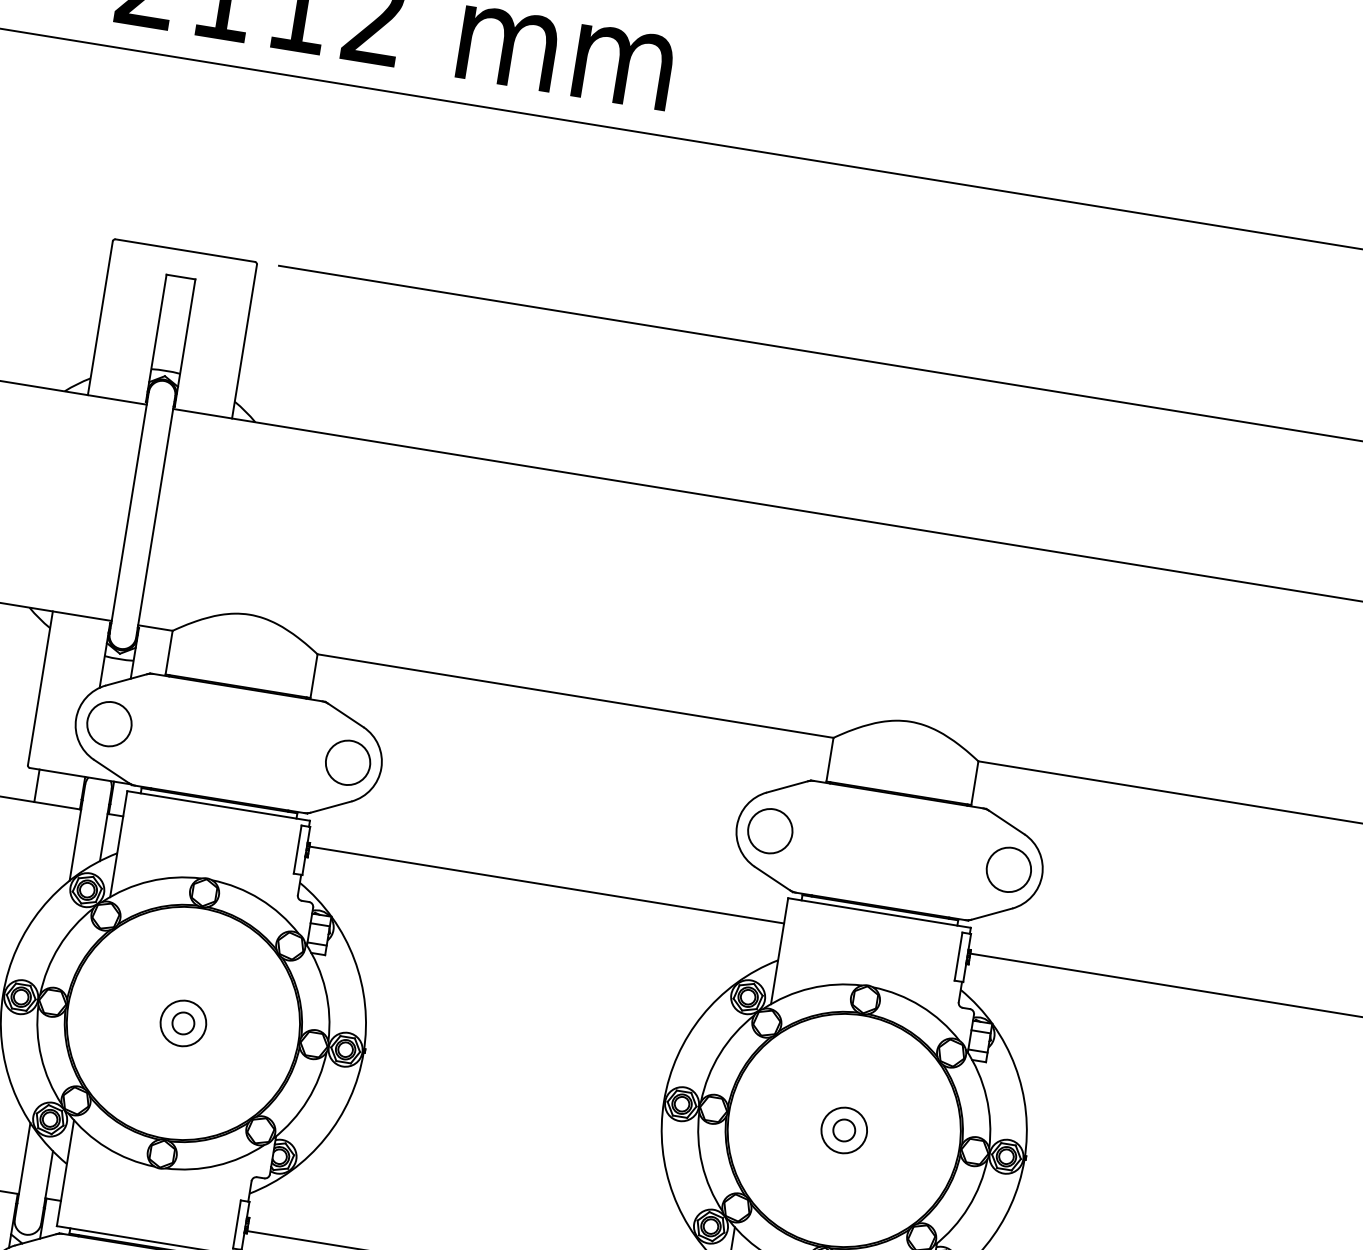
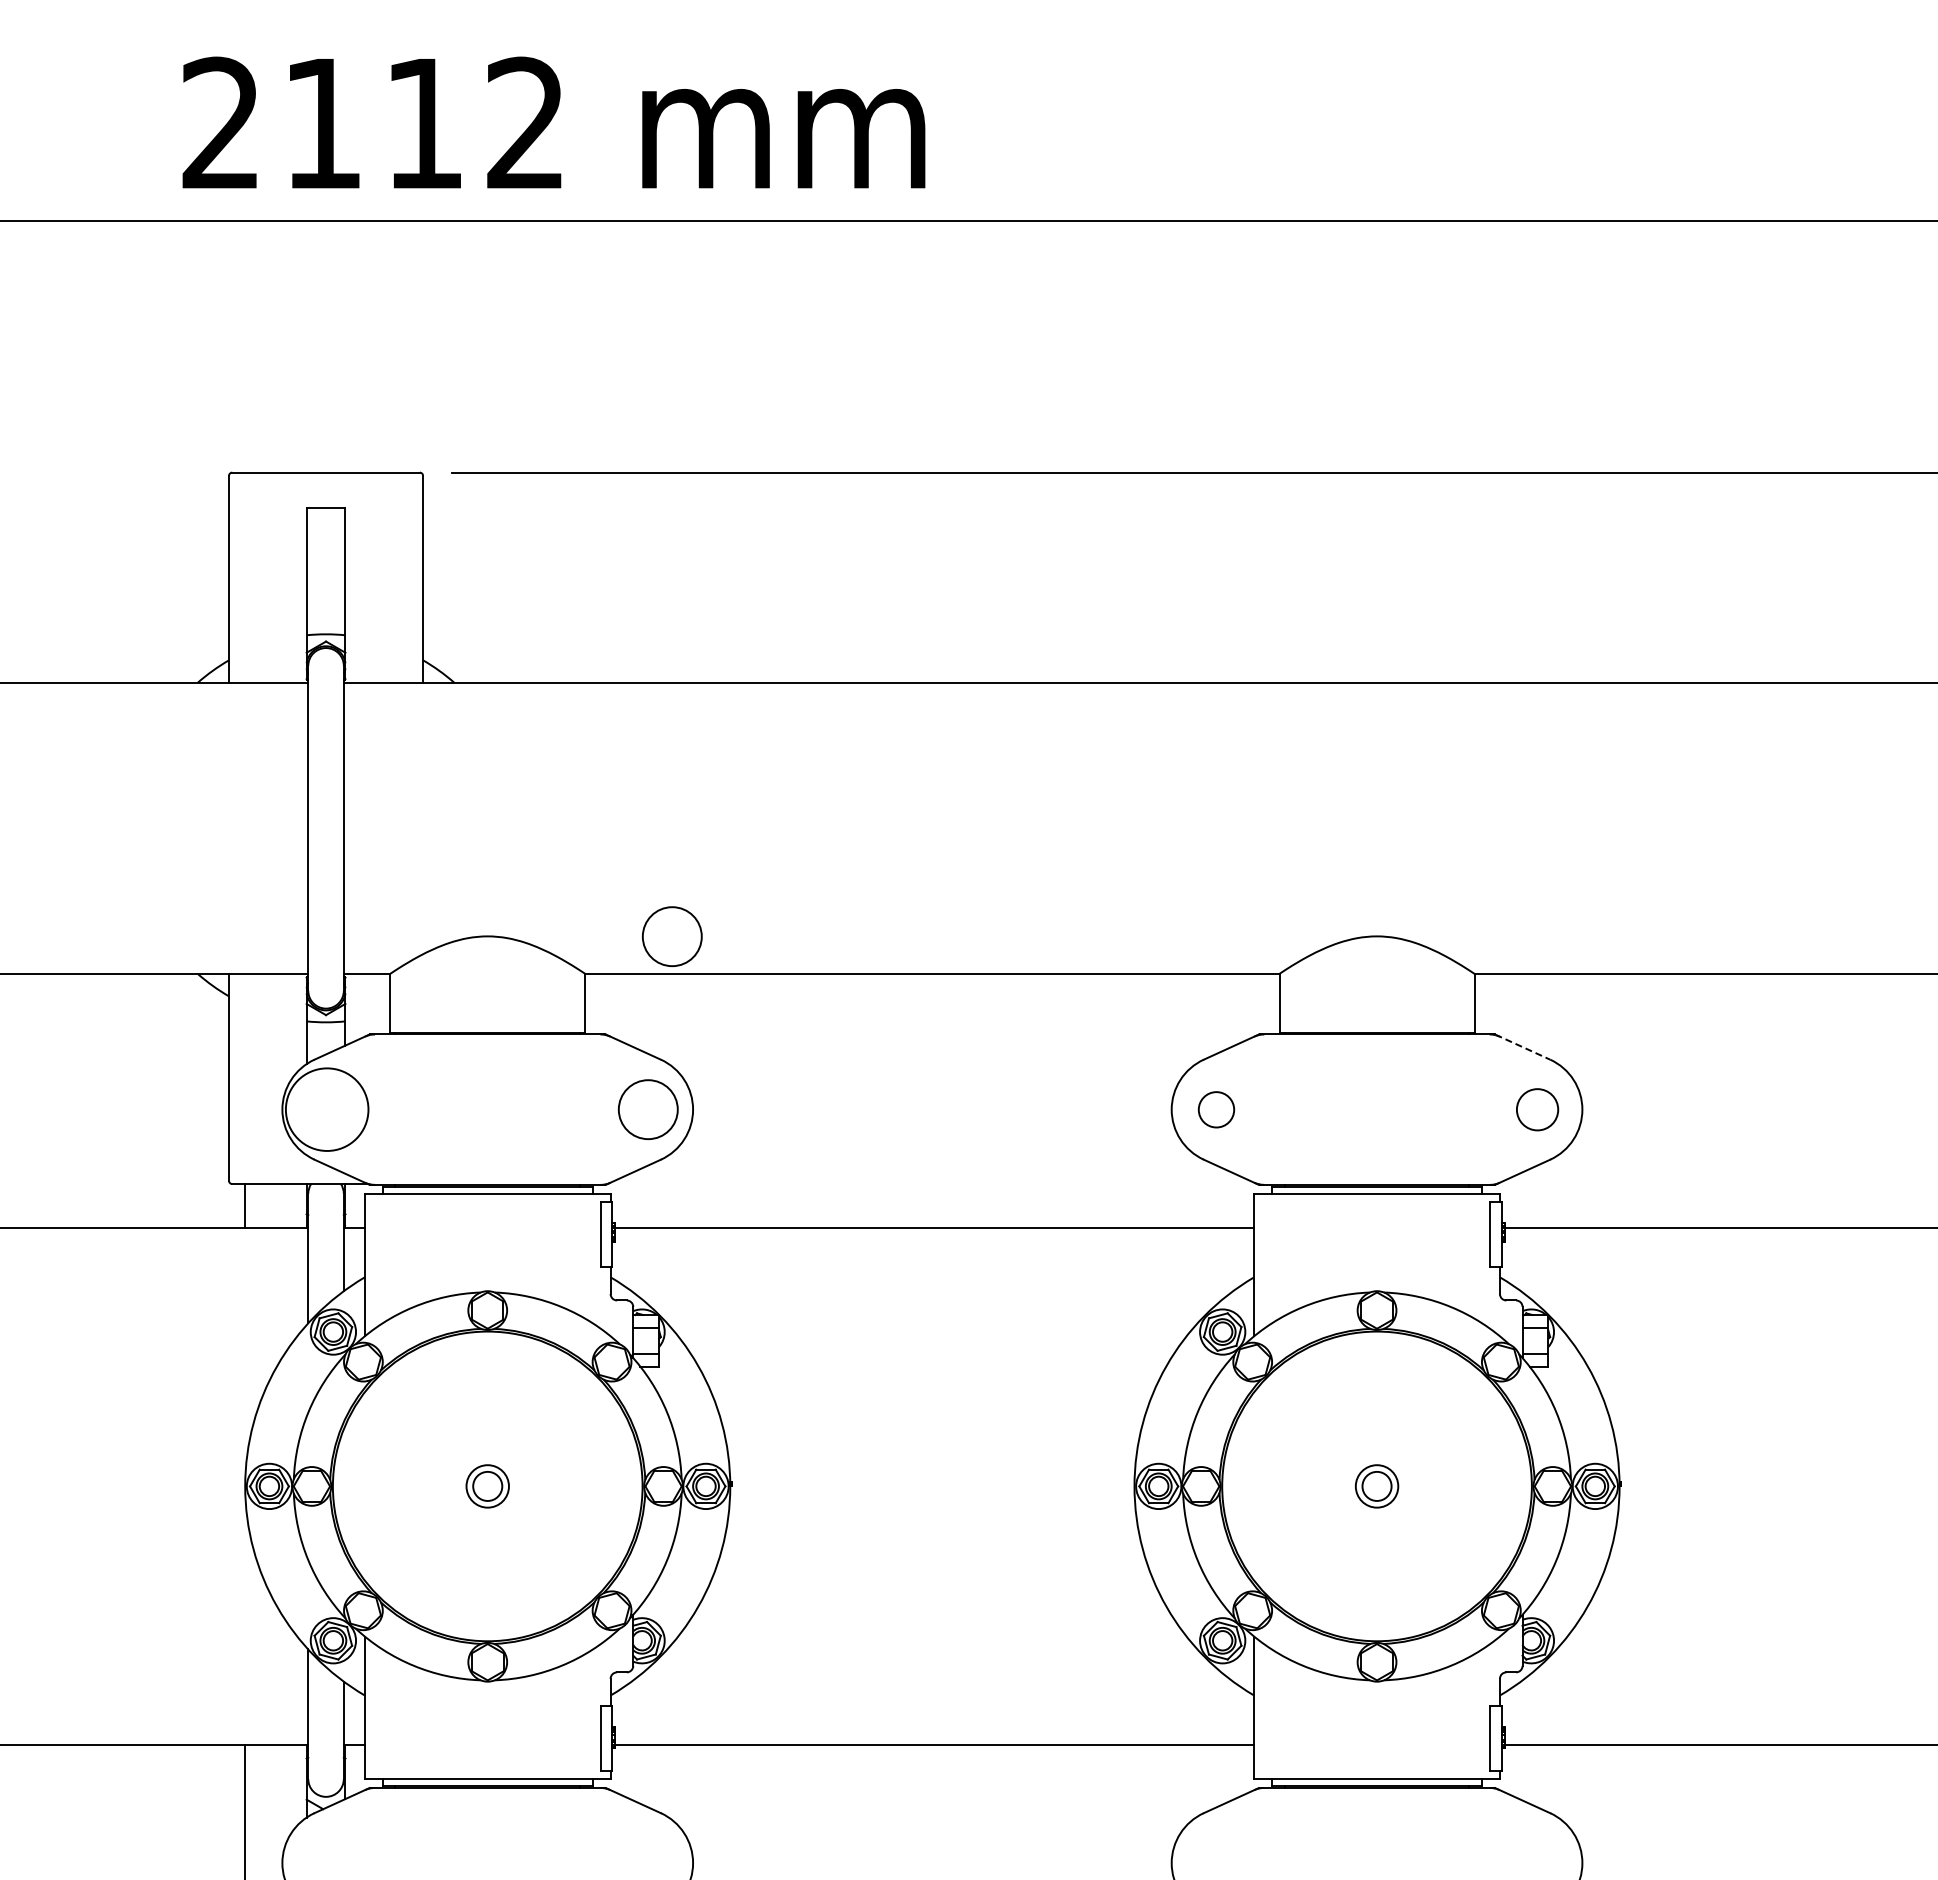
circle: (386, 636) -> (671, 936), added
circle: (108, 723) -> (326, 1109), size x1.4
line: (1005, 821) -> (1523, 1047), solid -> dashed
circle: (770, 831) -> (1216, 1109), size x0.6
circle: (1008, 869) -> (1537, 1109), size x0.7
circle: (183, 1023) -> (487, 1486), size x0.7
circle: (843, 1130) -> (1376, 1486), size x0.7

